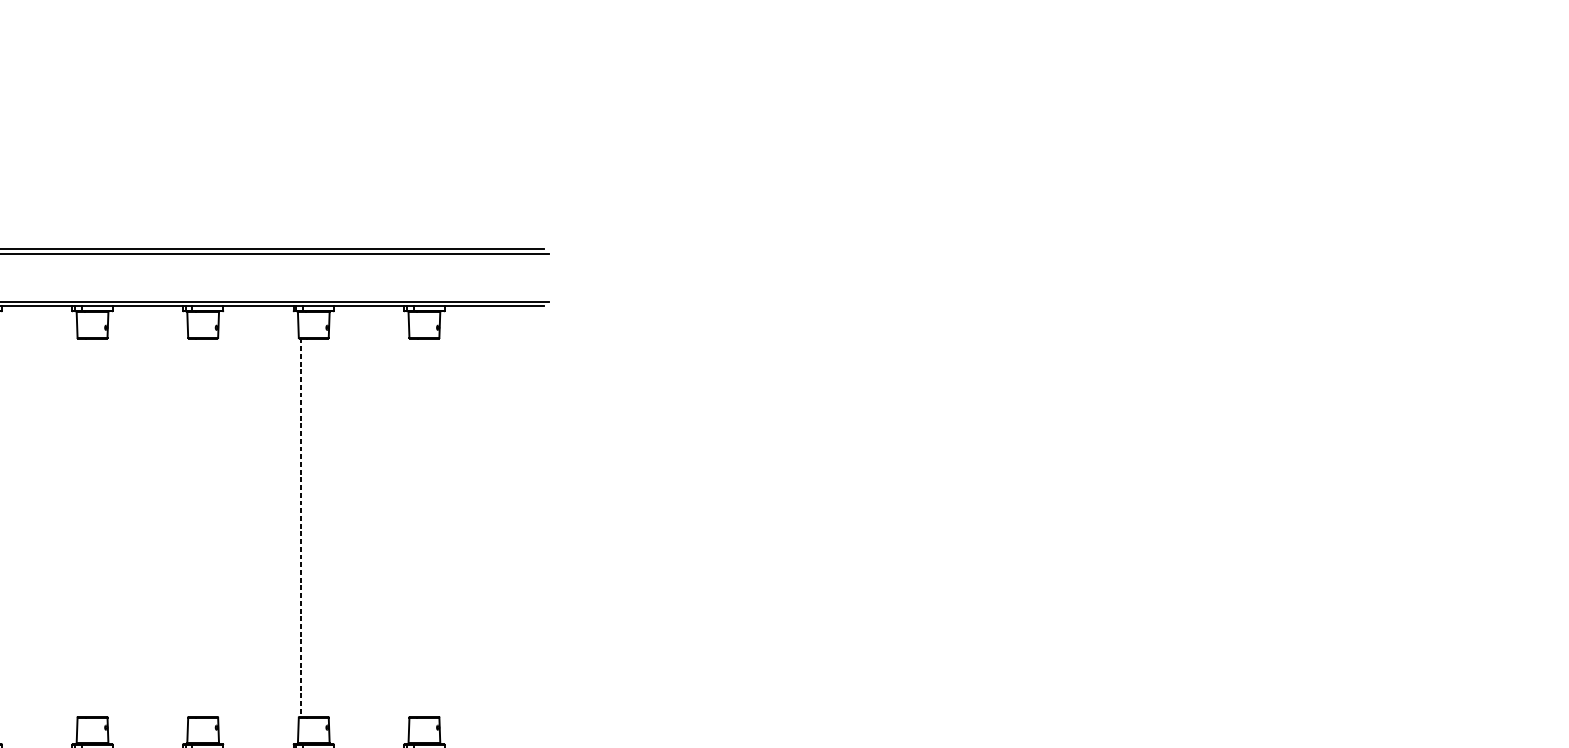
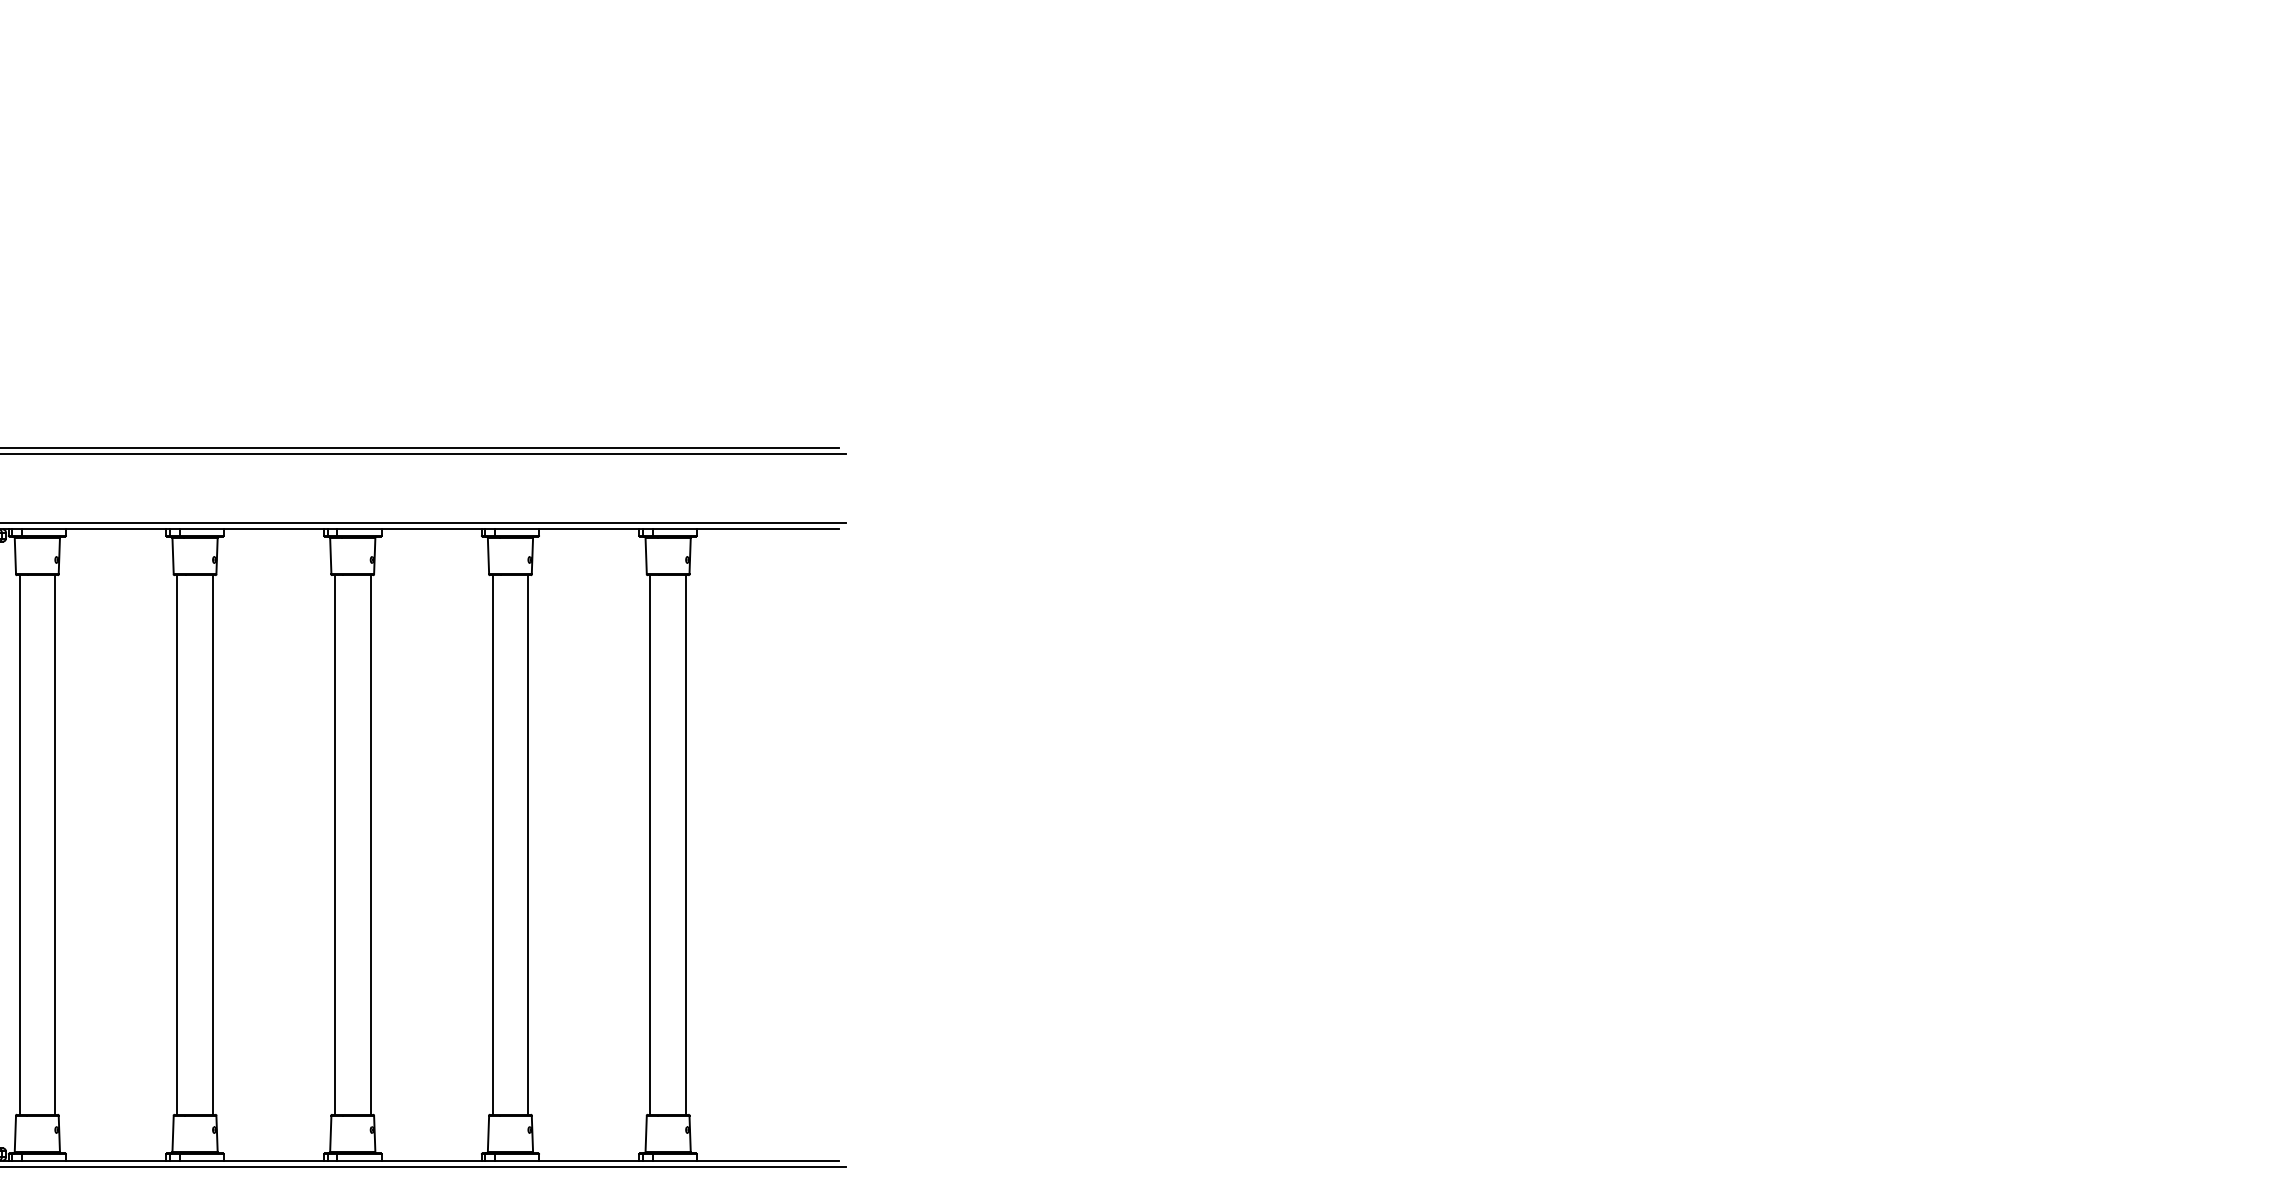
line: (80, 527) -> (177, 844), added
line: (104, 527) -> (212, 844), added
line: (190, 527) -> (334, 844), added
line: (215, 527) -> (370, 844), added
line: (326, 527) -> (528, 844), added
line: (412, 527) -> (650, 844), added
line: (436, 527) -> (685, 844), added
line: (301, 528) -> (492, 845), dashed -> solid

